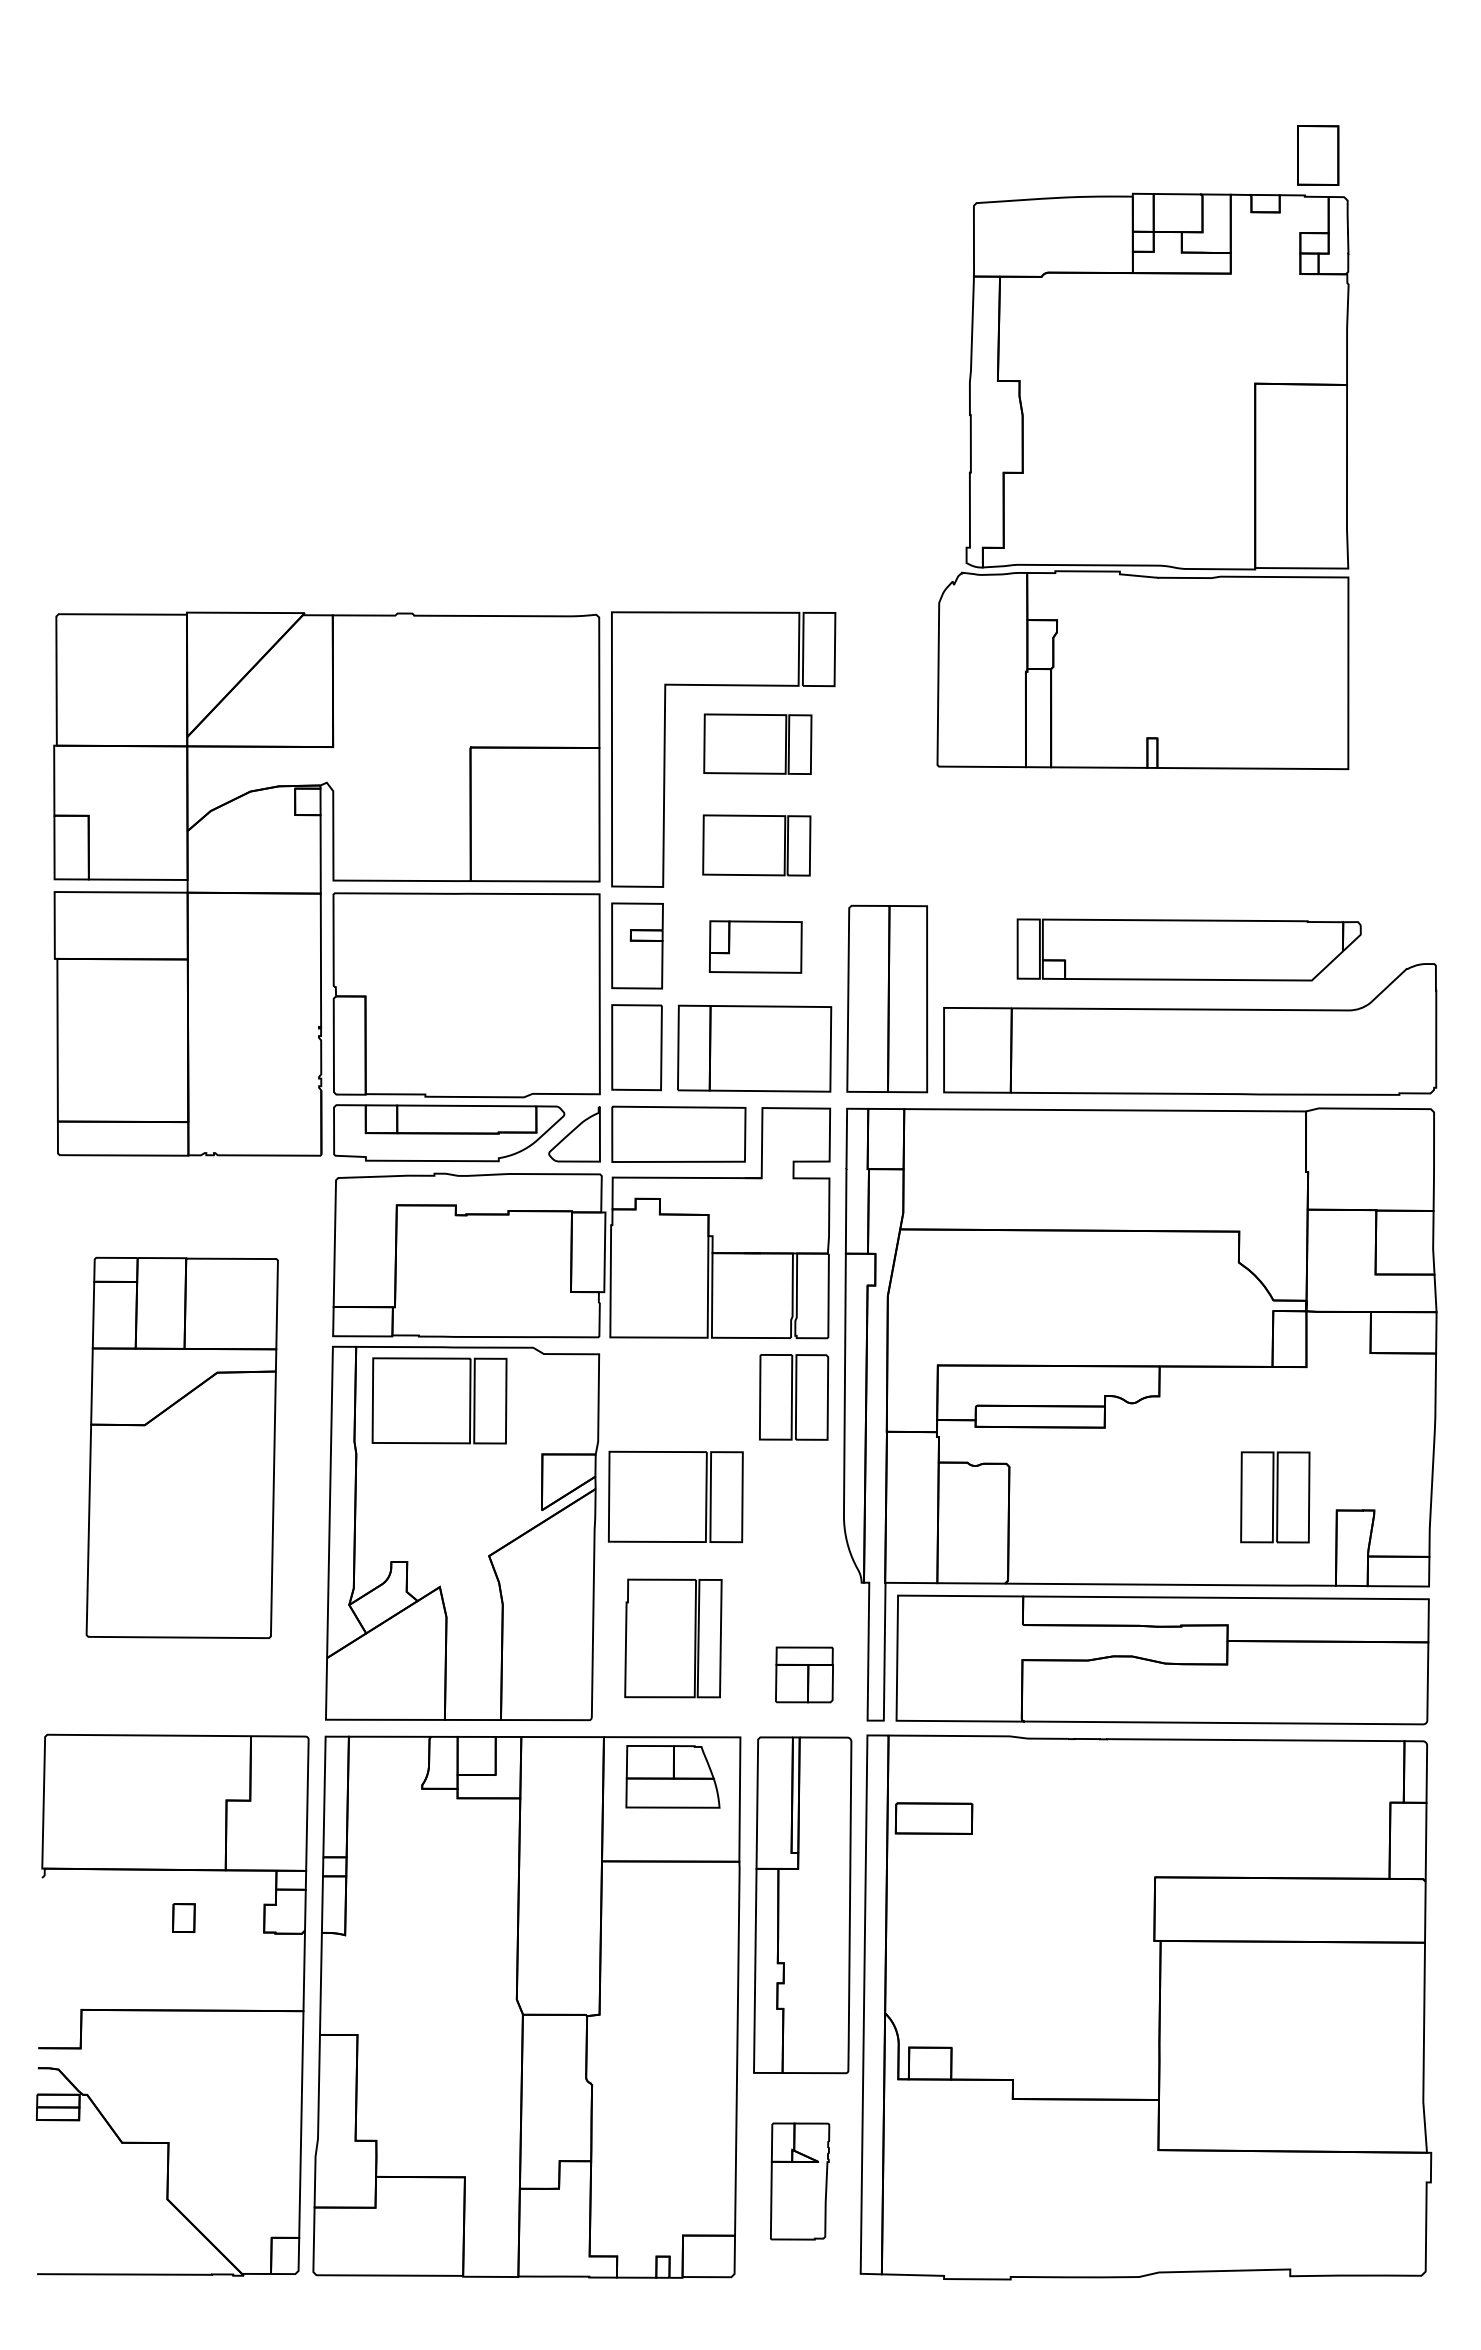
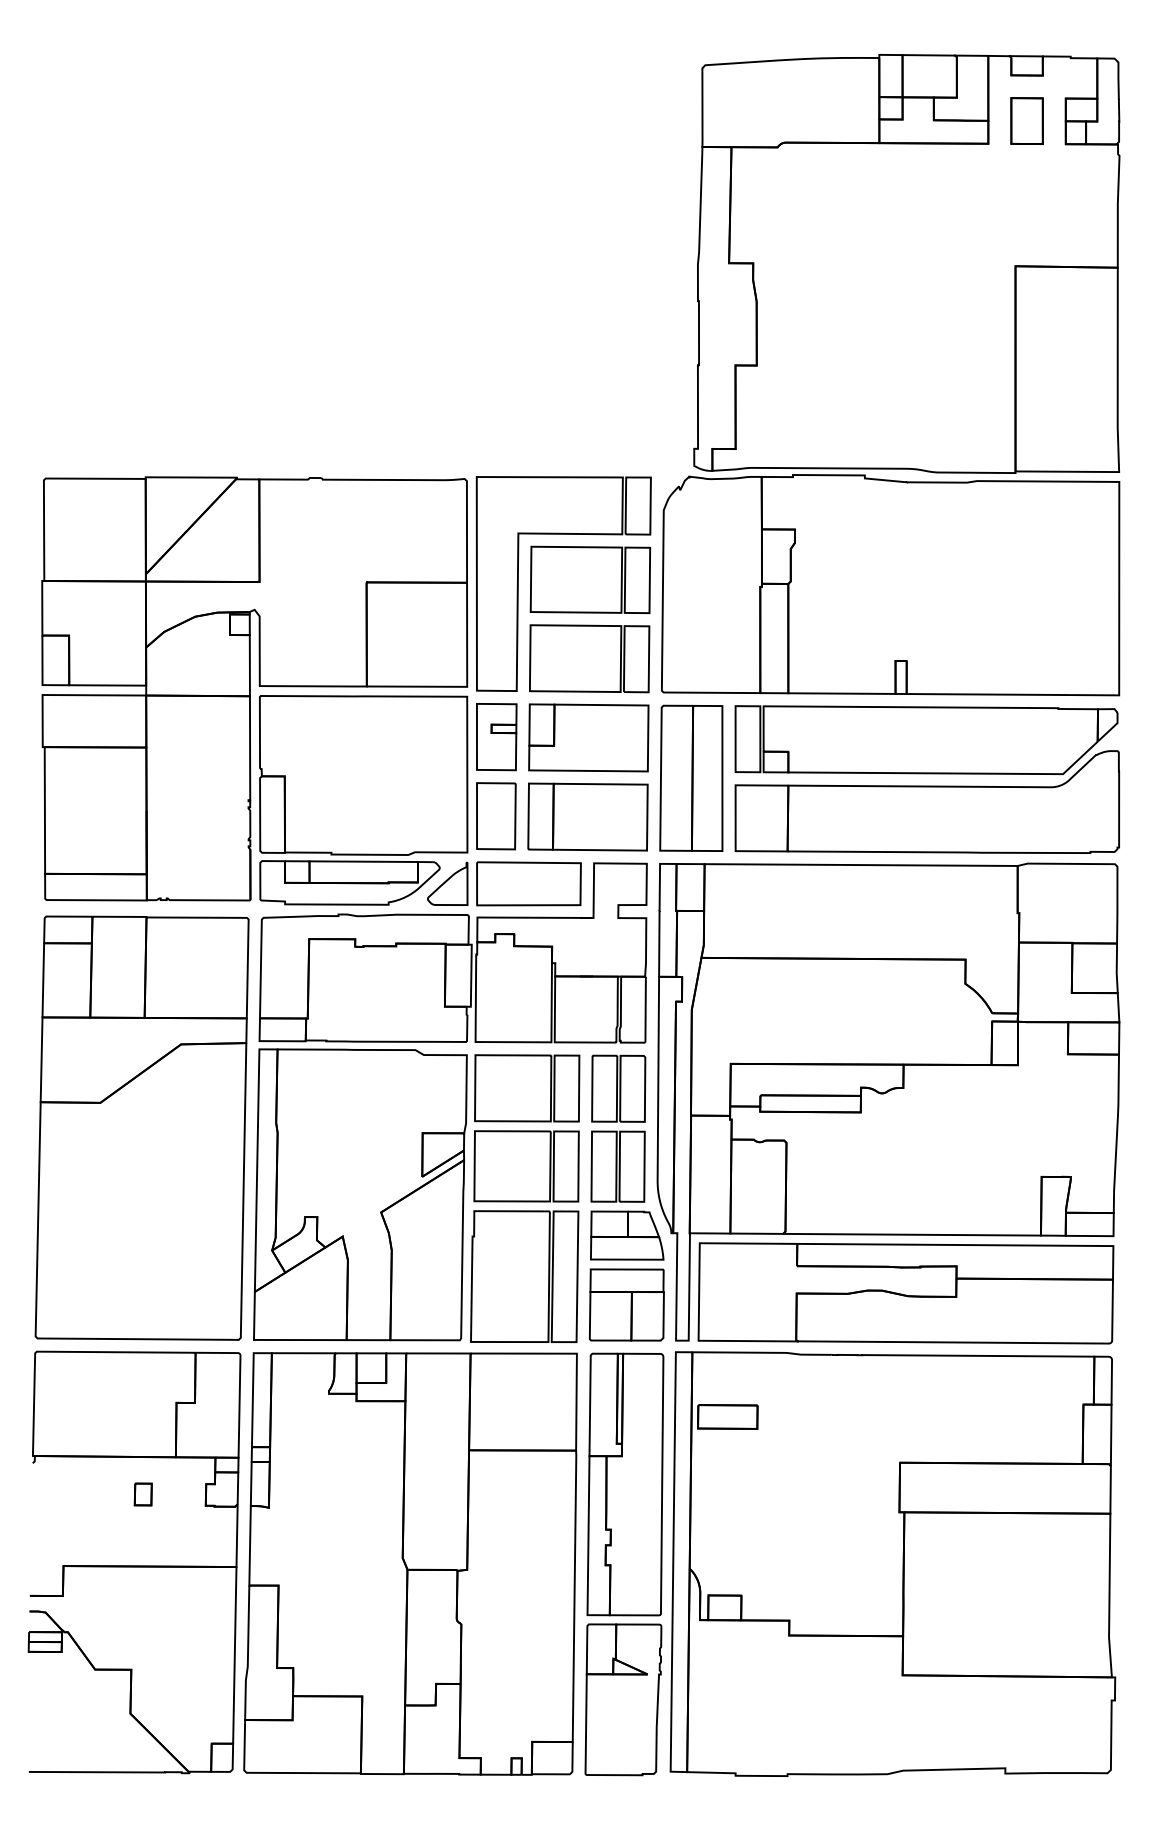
part: (1142, 481) -> (890, 375), size x1.43
part: (757, 743) -> (590, 579), size x1.43
part: (756, 845) -> (589, 658), size x1.43
part: (755, 946) -> (588, 737), size x1.67
part: (1189, 949) -> (926, 739), size x1.43
part: (439, 1400) -> (527, 1088), moved
part: (181, 1447) -> (141, 1127), size x1.43
part: (1275, 1497) -> (618, 1166), moved
part: (673, 1638) -> (524, 1276), size x1.43
part: (804, 1674) -> (626, 1304), size x1.67
part: (672, 1776) -> (626, 1235), moved
part: (799, 2181) -> (622, 1699), size x1.67

